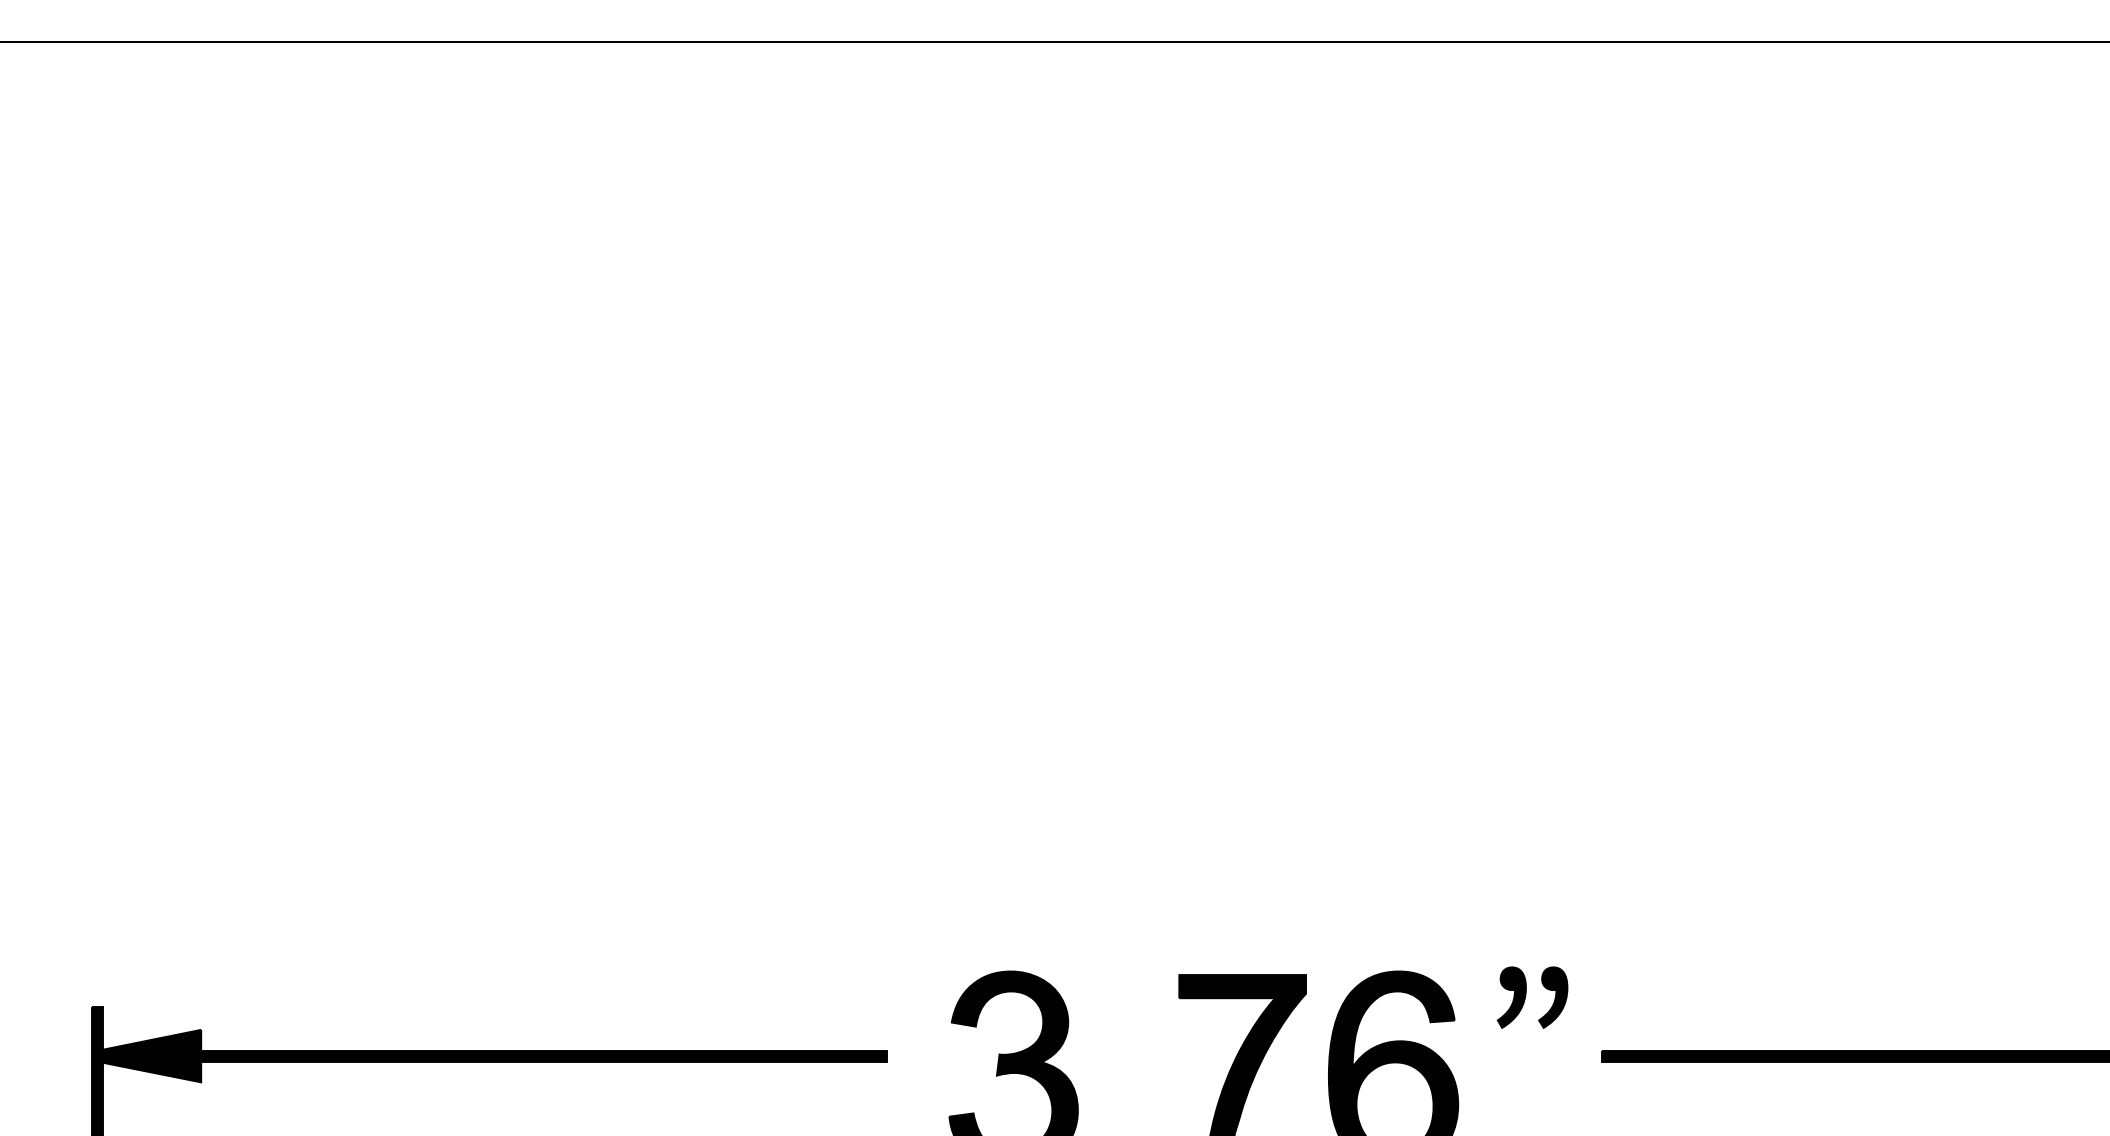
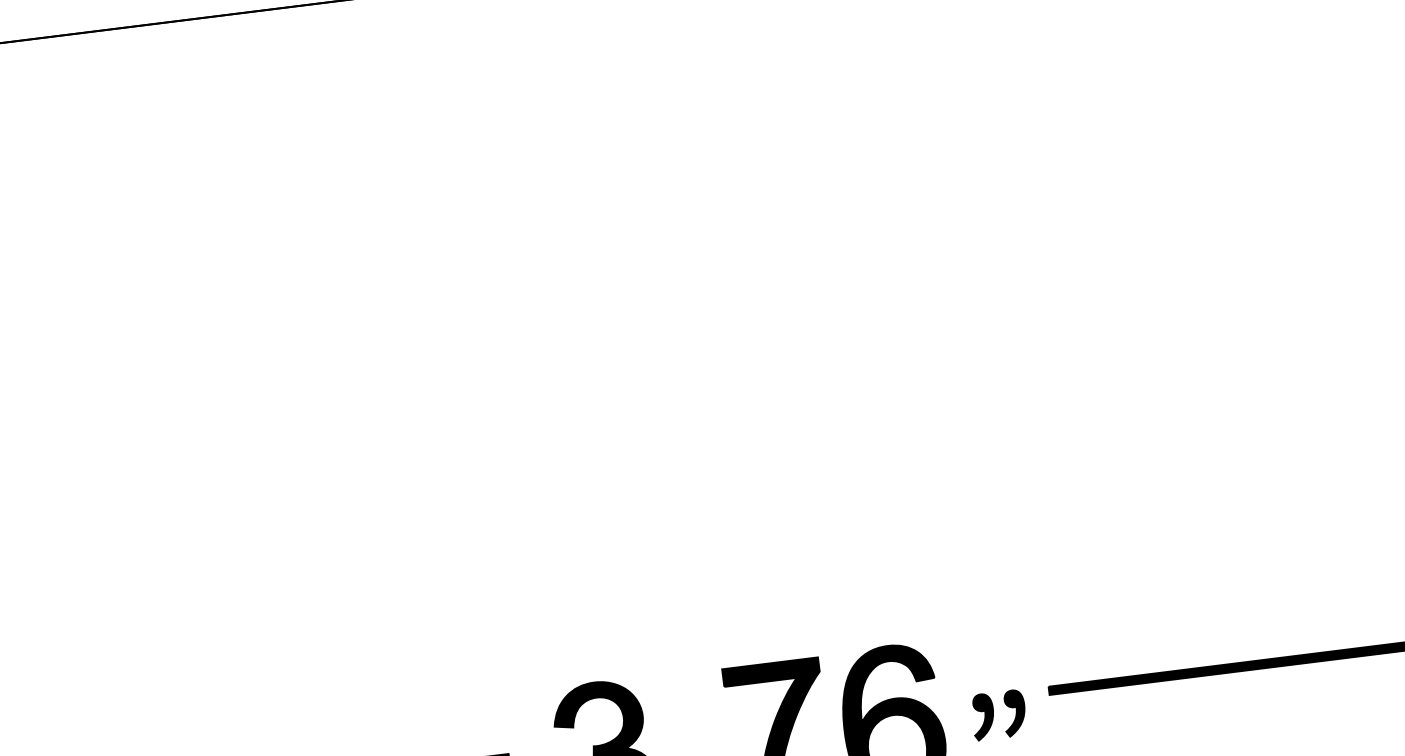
text: (1532, 997) -> (998, 715), moved

